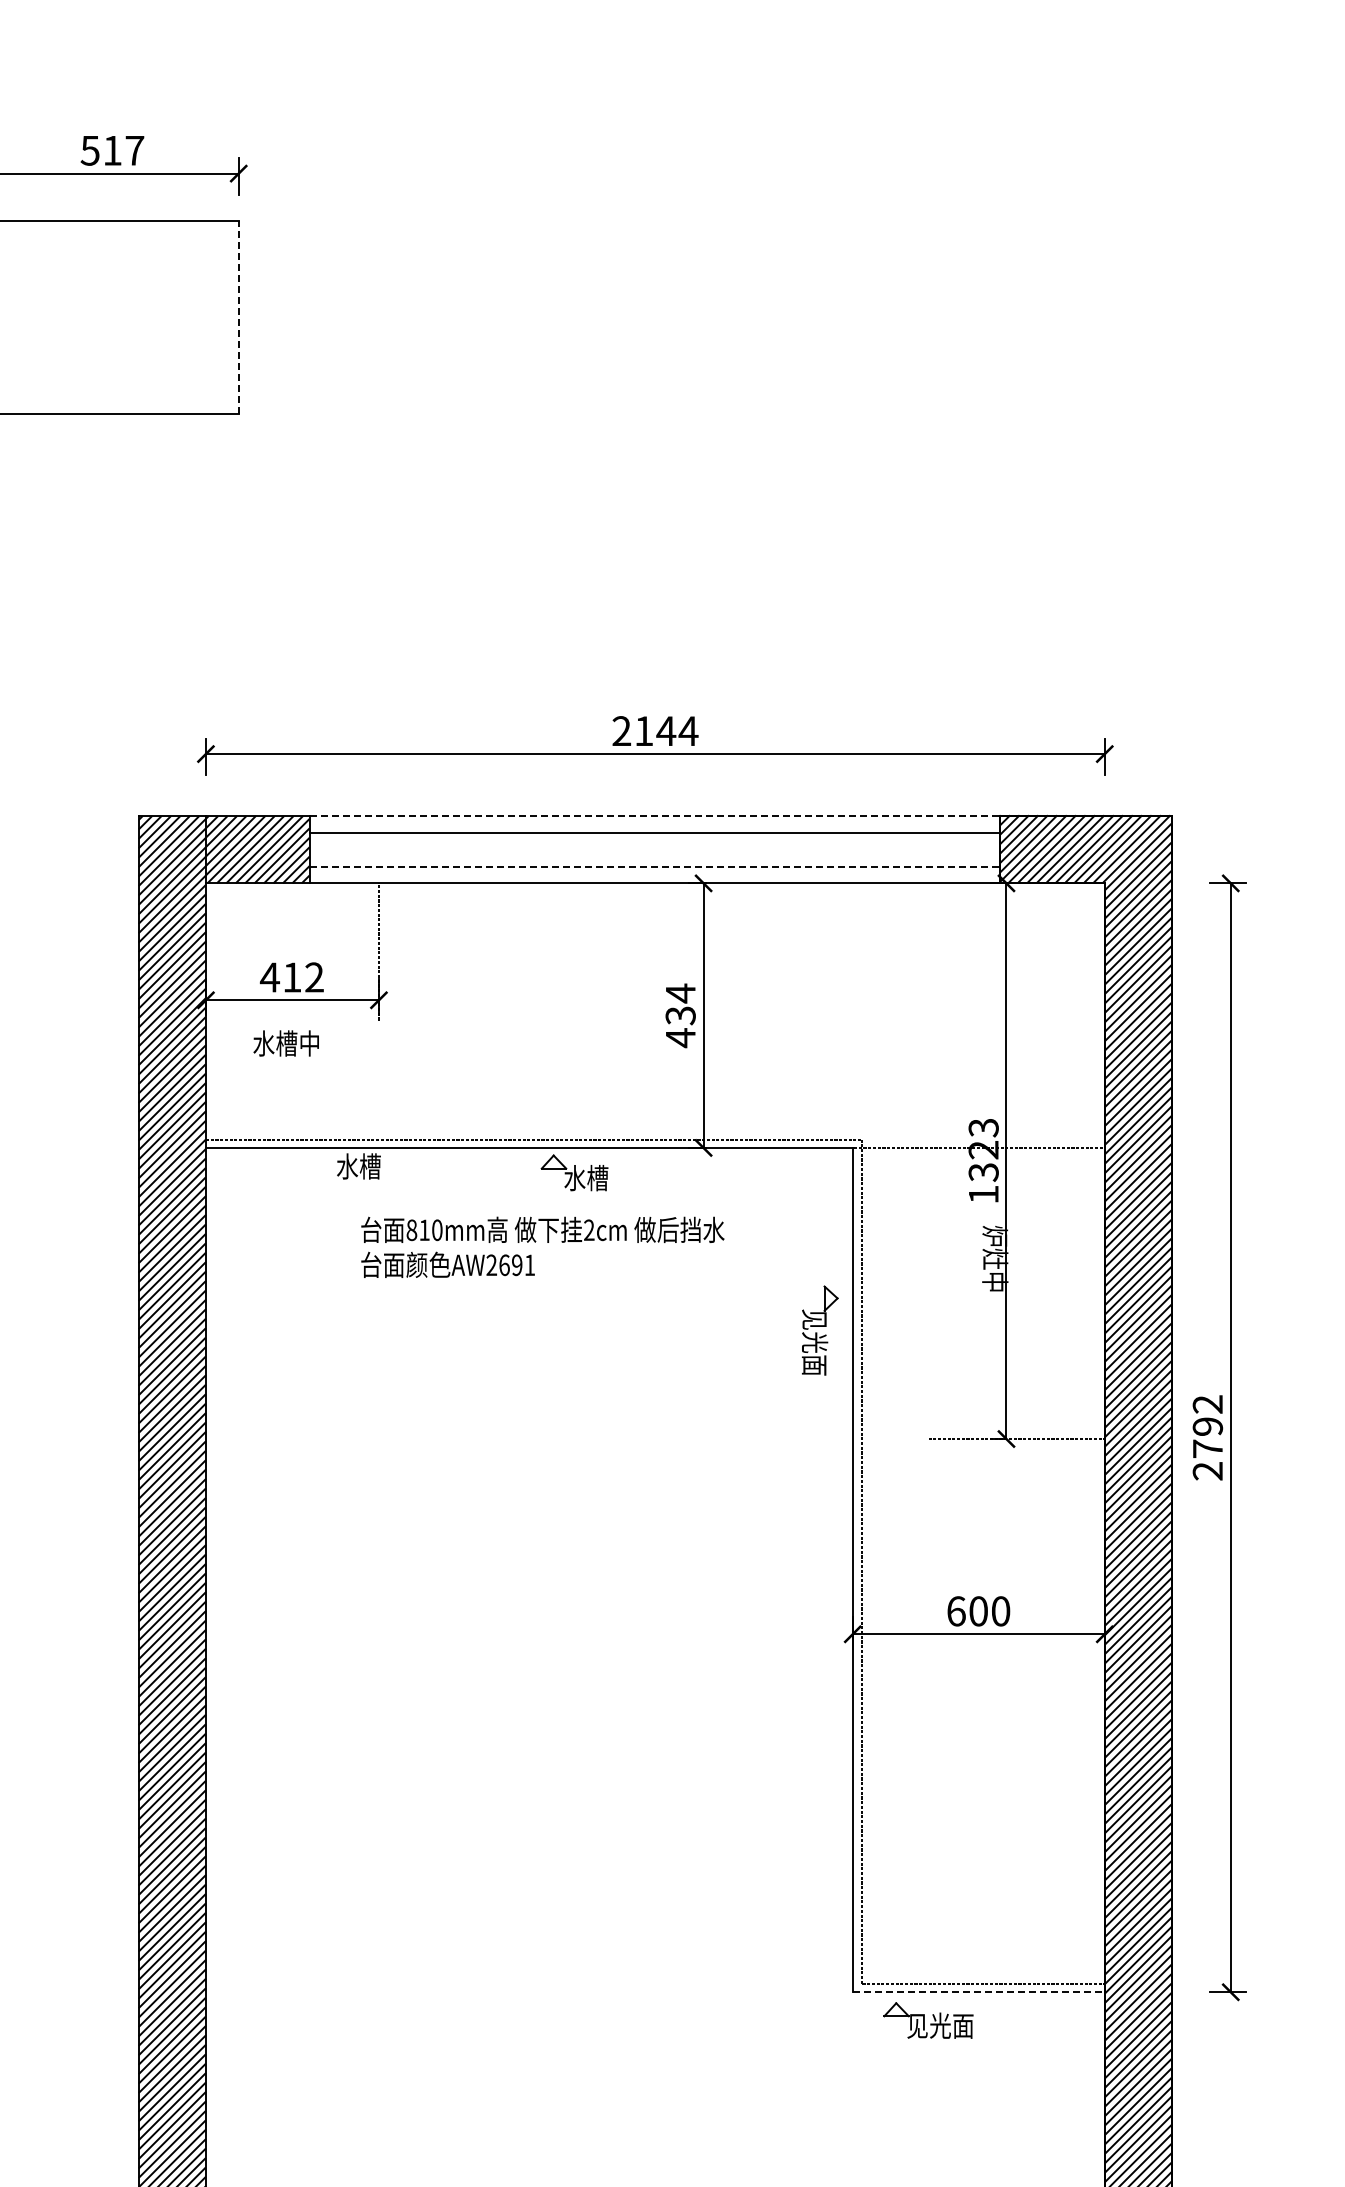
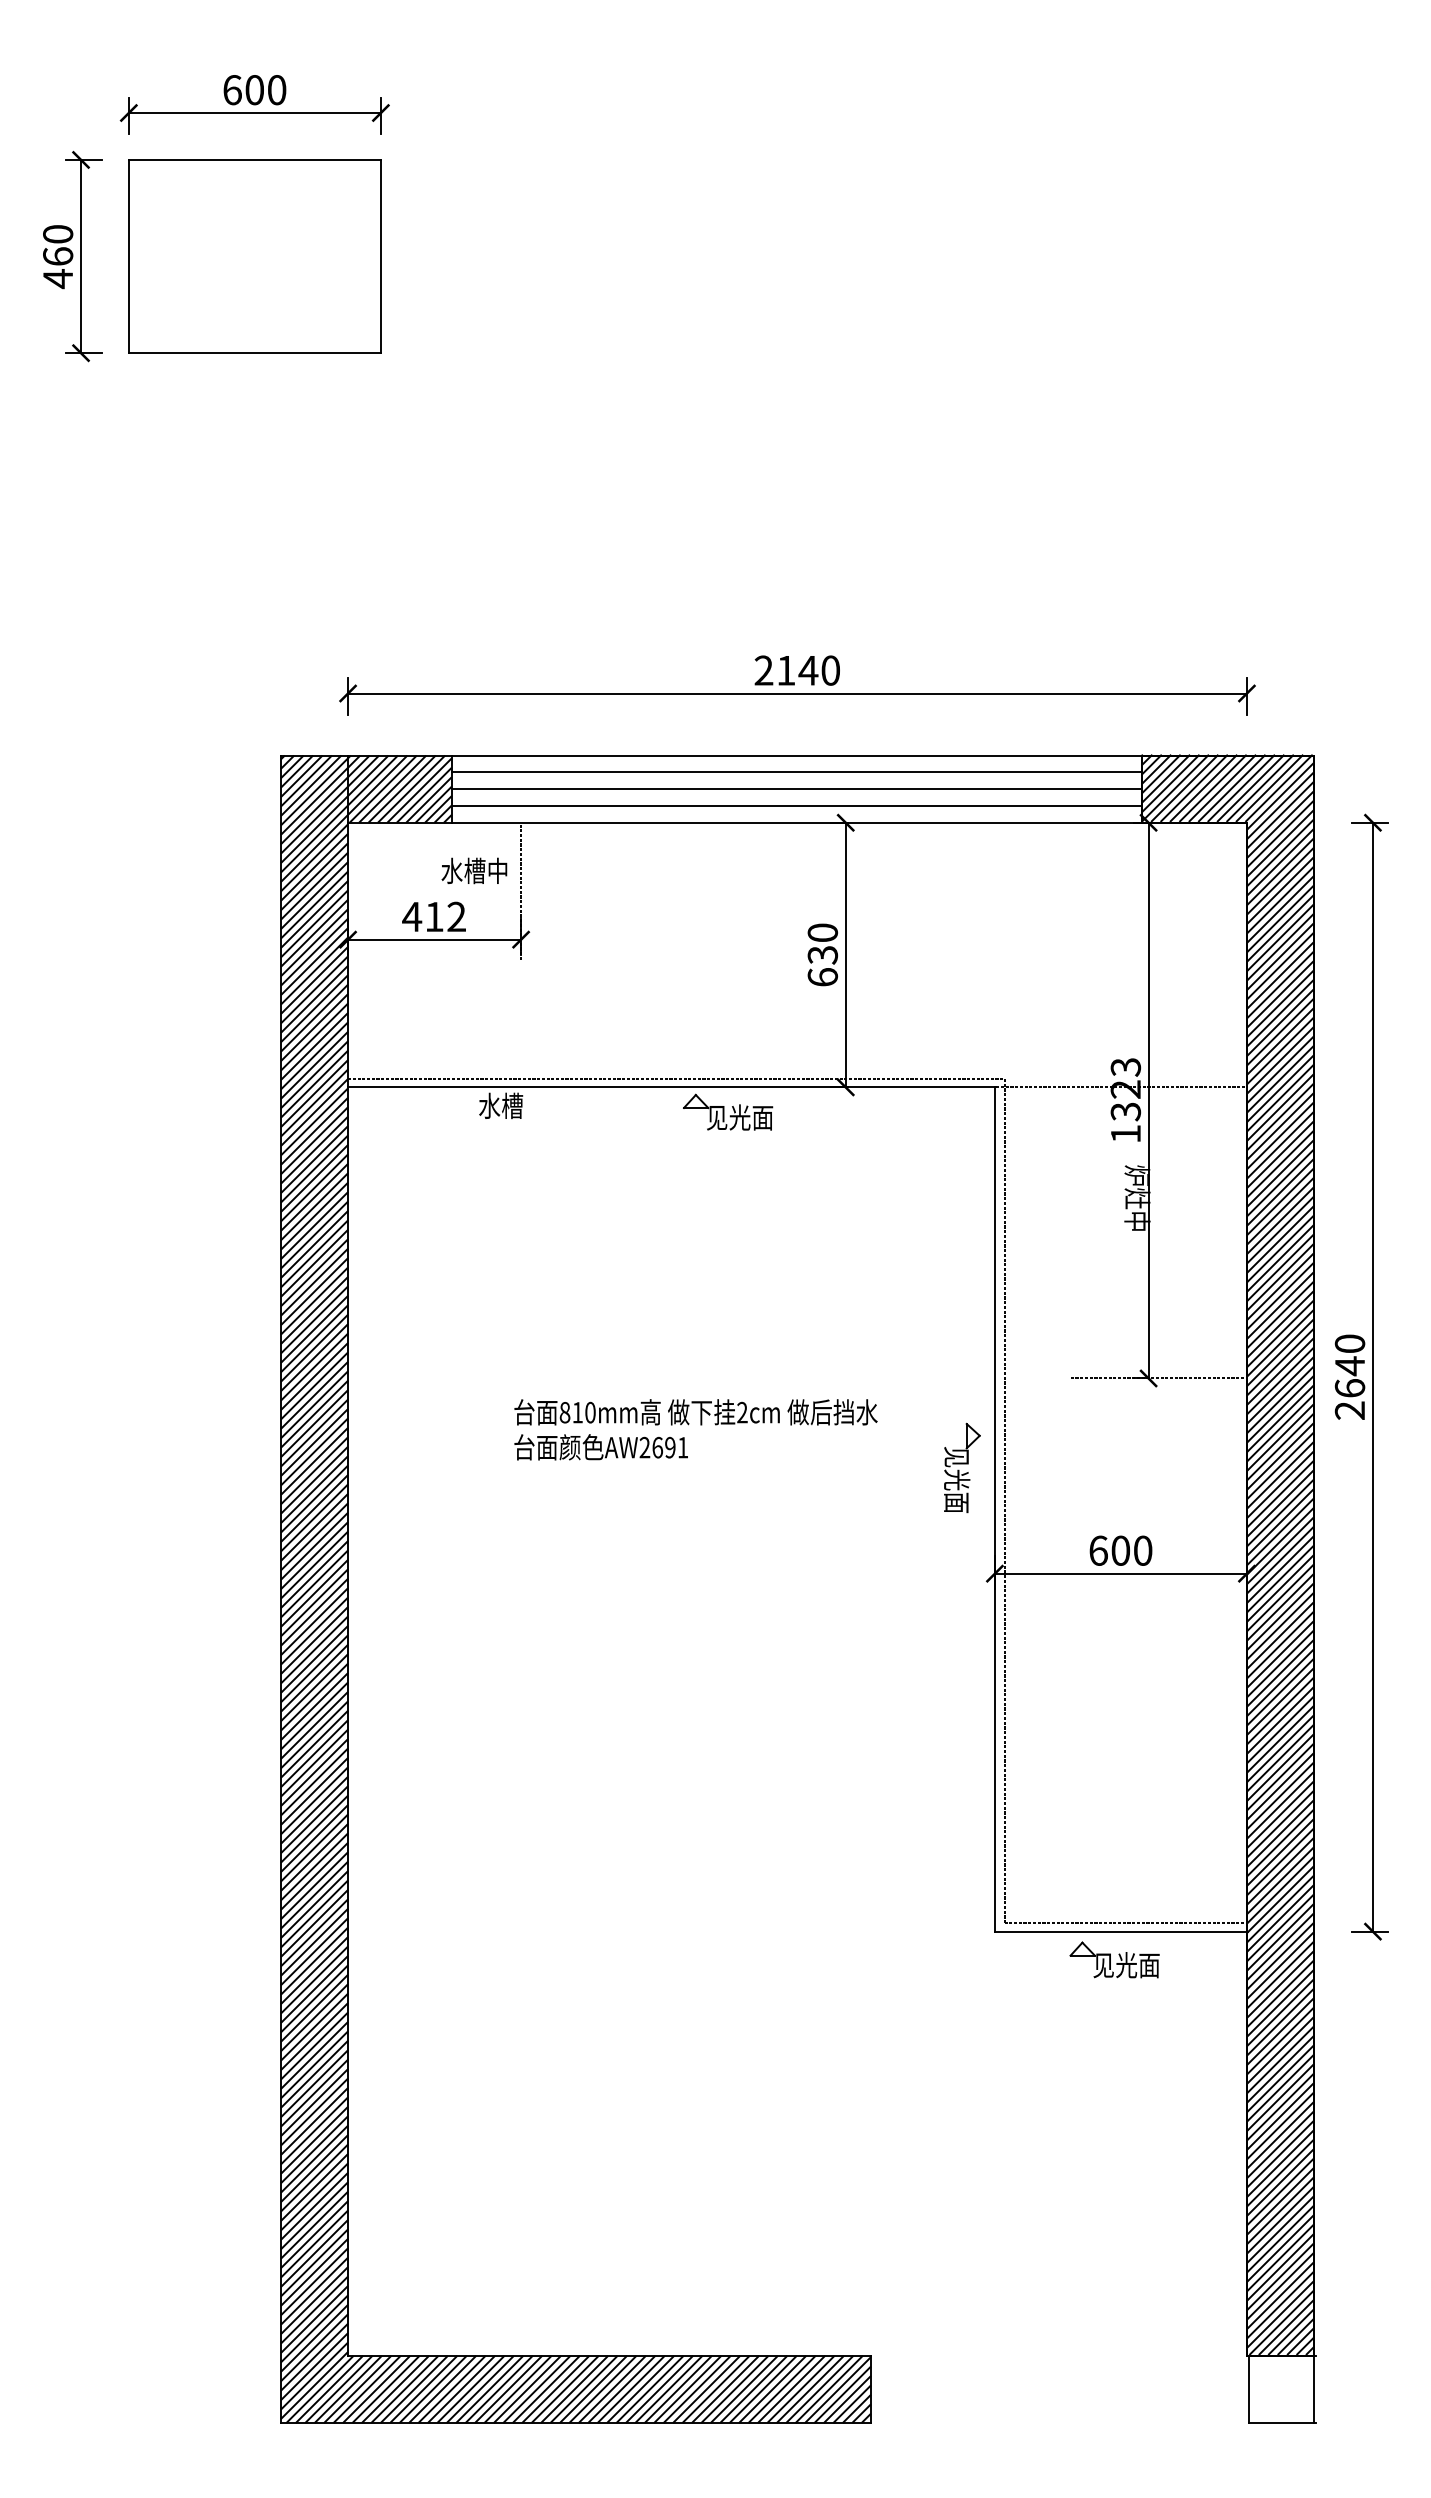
text: (112, 151) -> (254, 90), 517 -> 600
line: (238, 317) -> (380, 256), dashed -> solid
text: (688, 731) -> (830, 670), 2144 -> 2140
line: (655, 816) -> (797, 755), dashed -> solid
line: (654, 850) -> (796, 789), added
line: (655, 866) -> (797, 805), dashed -> solid
text: (680, 1016) -> (822, 955), 434 -> 630
text: (286, 1043) -> (474, 870), moved
text: (597, 1178) -> (739, 1117), 水槽 -> 见光面
text: (542, 1247) -> (695, 1429), moved
part: (820, 1330) -> (962, 1467), moved
text: (1207, 1426) -> (1349, 1365), 2792 -> 2640
line: (979, 1992) -> (1121, 1931), dashed -> solid
part: (928, 2020) -> (1114, 1959), moved

